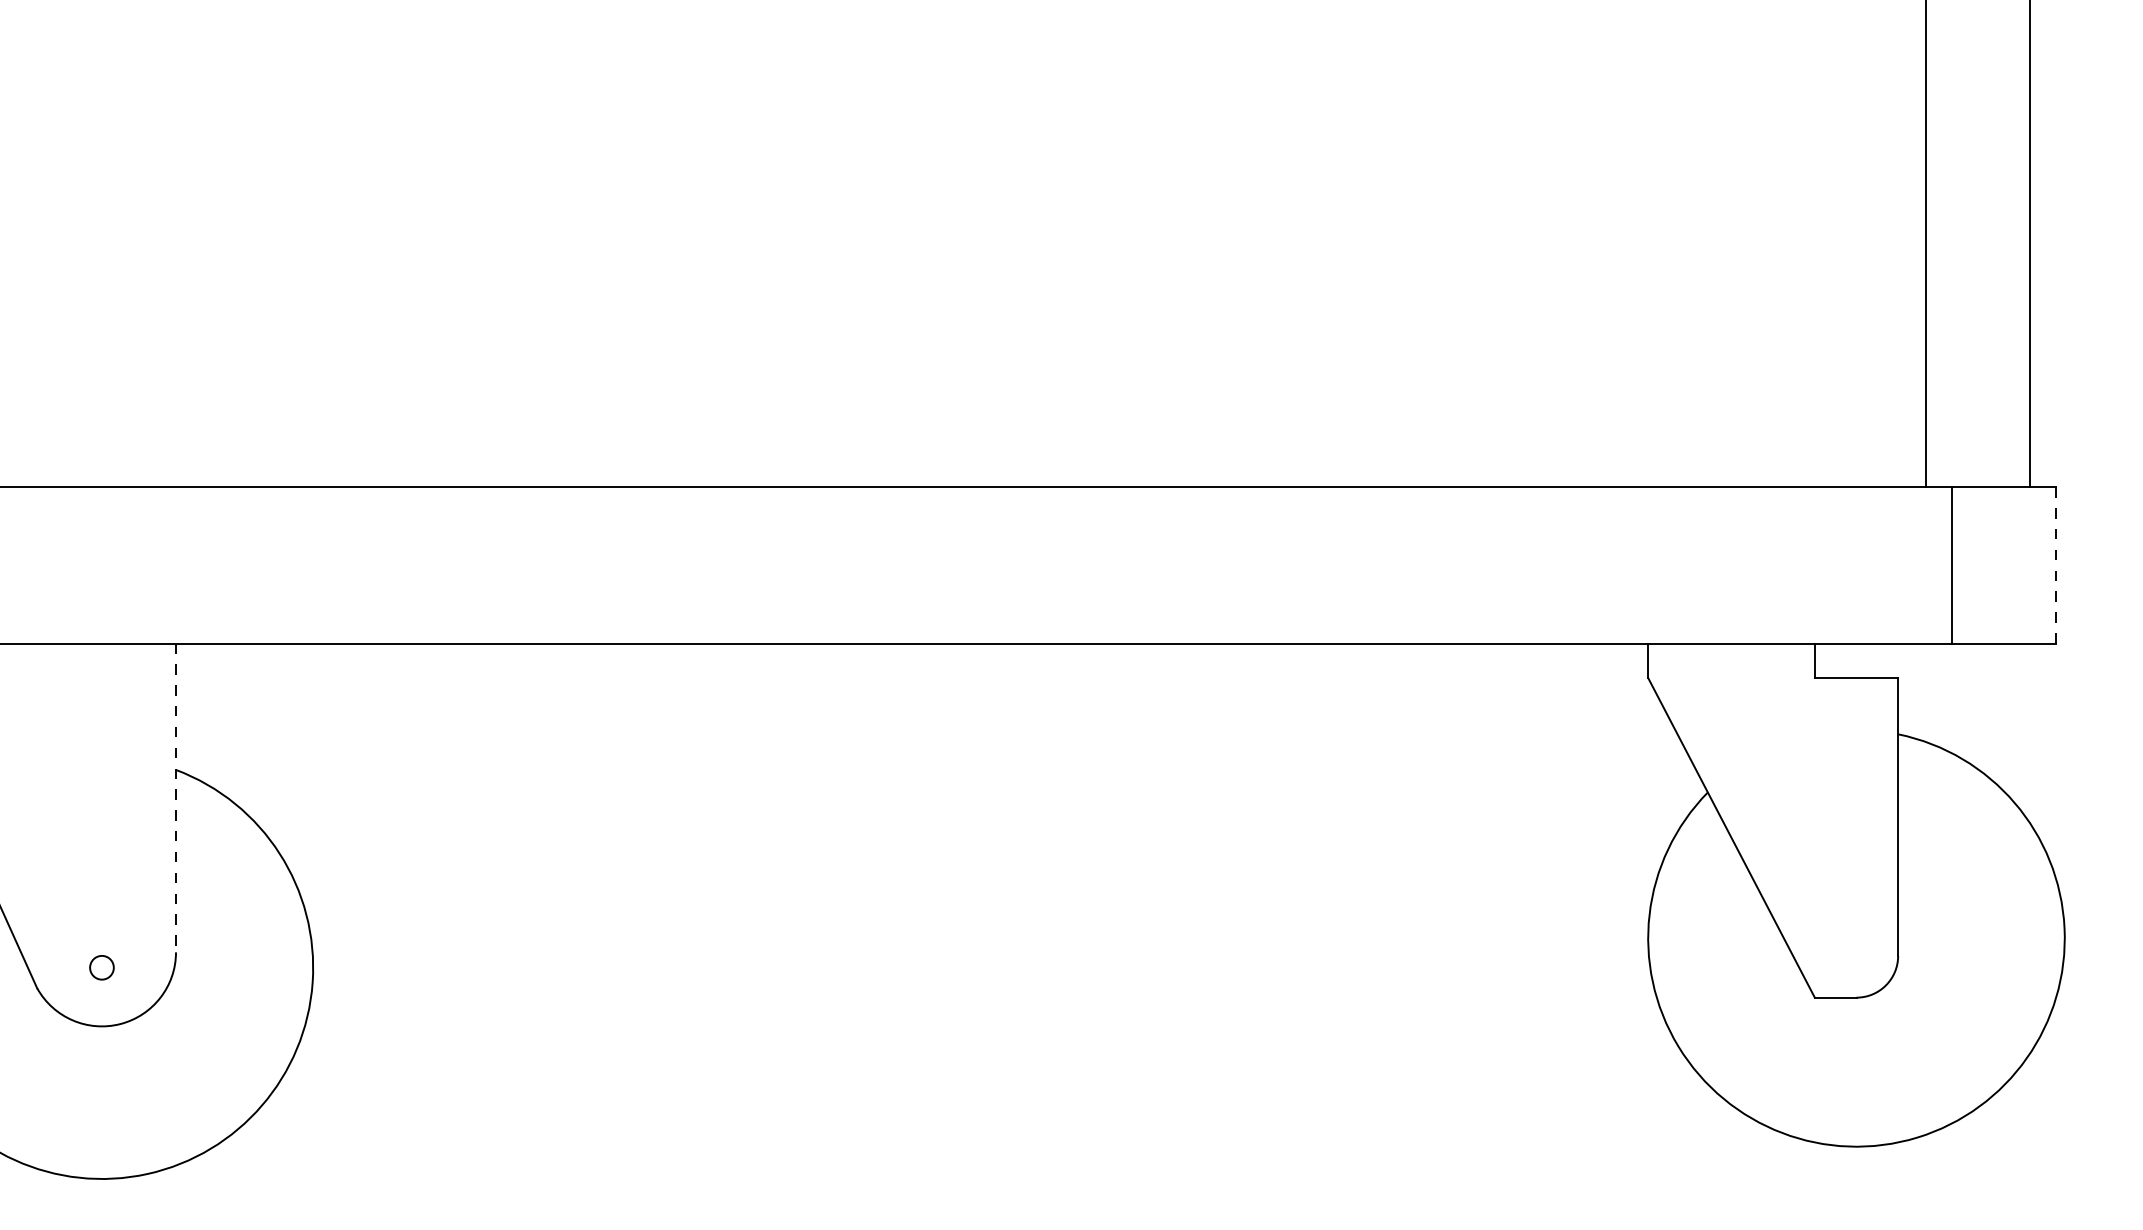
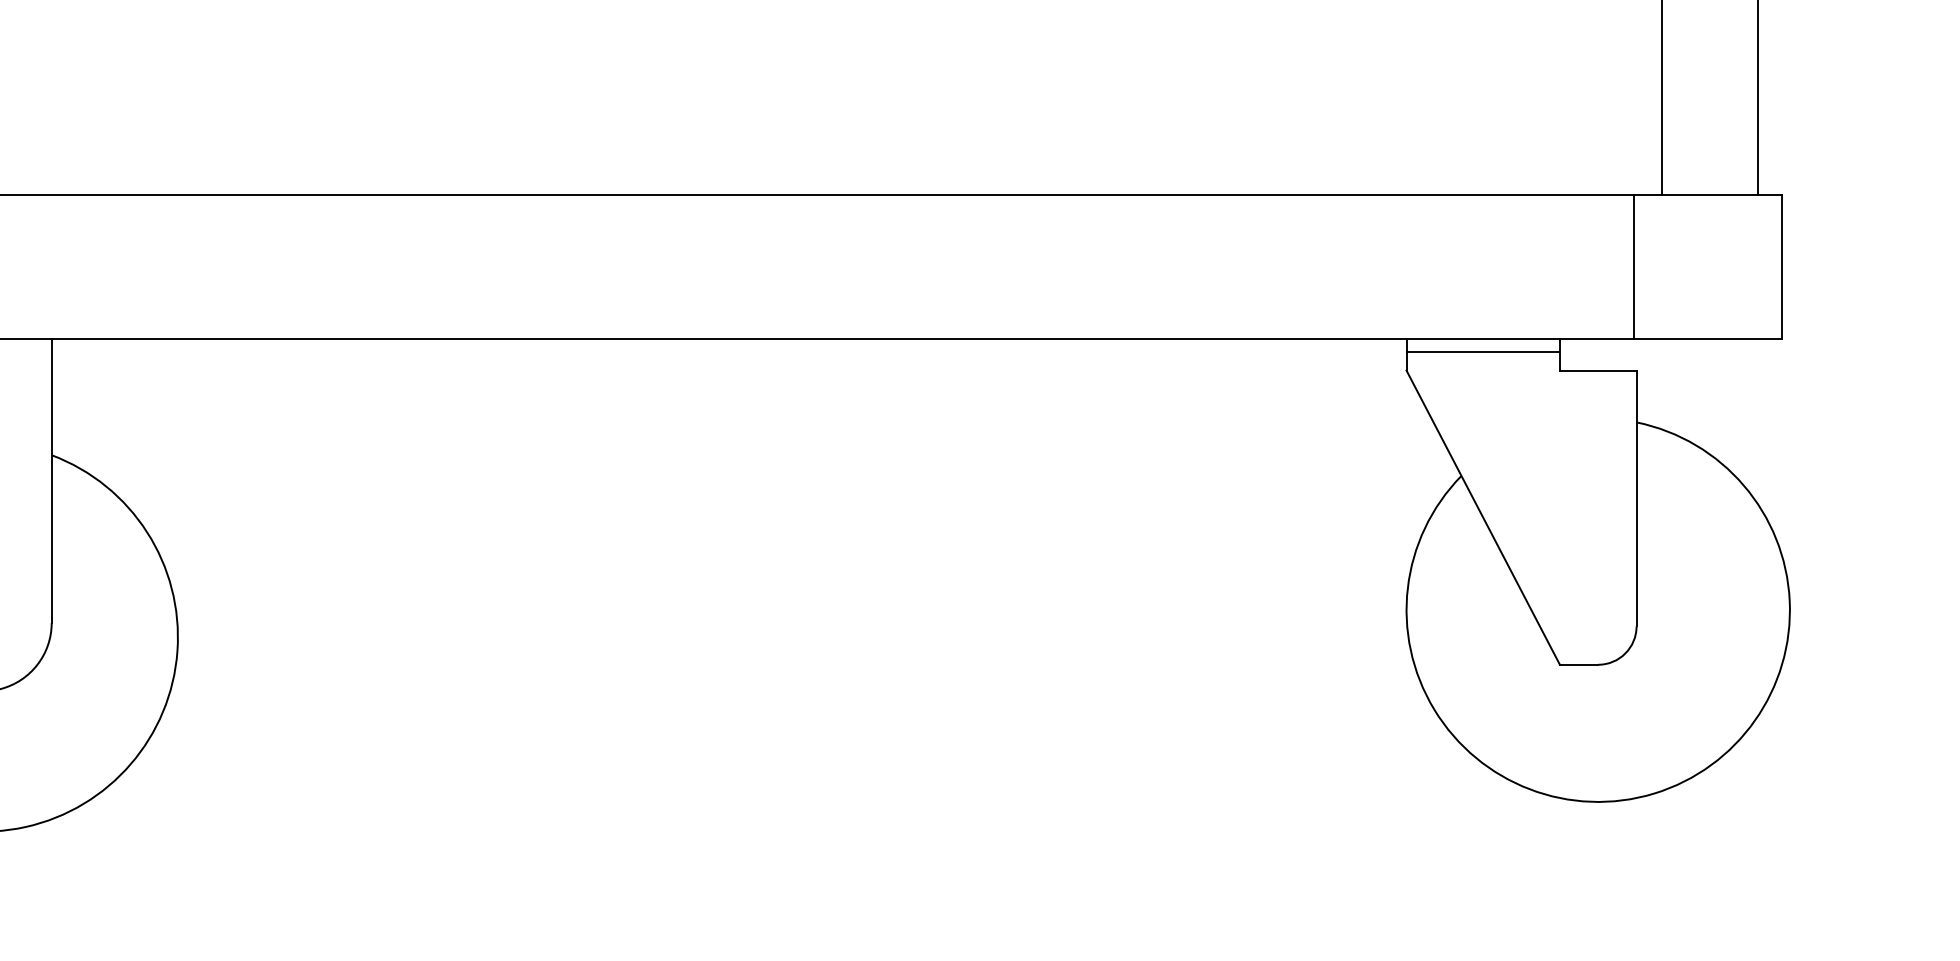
line: (1951, 565) -> (1633, 267), moved
line: (2056, 565) -> (1782, 267), dashed -> solid
line: (1731, 658) -> (1483, 352), added
line: (176, 798) -> (52, 481), dashed -> solid

